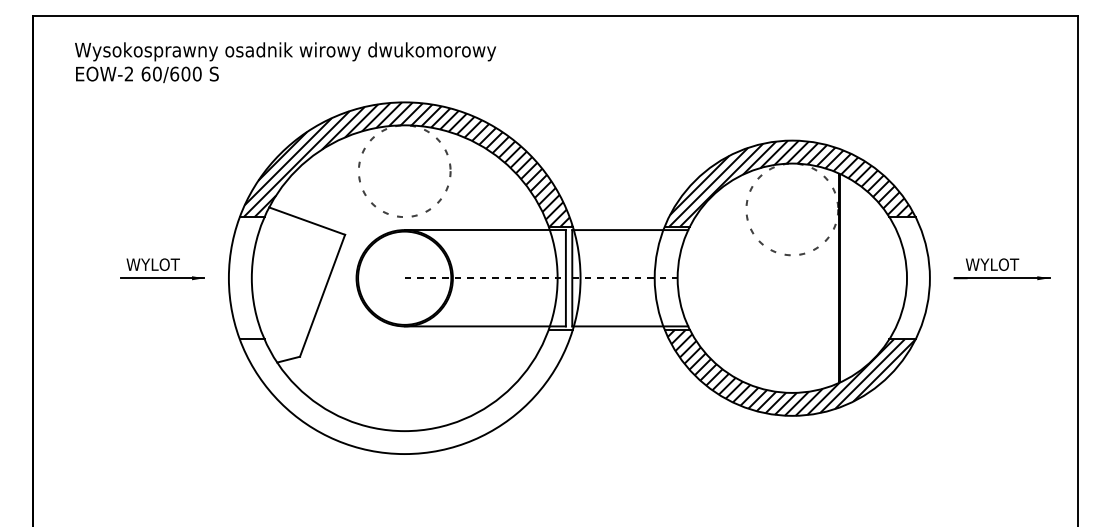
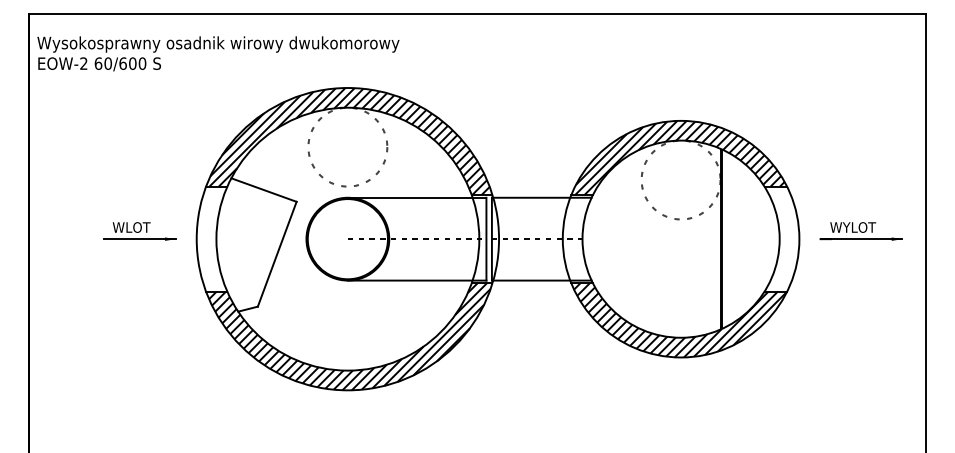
text: (285, 62) -> (218, 53), moved
text: (153, 264) -> (131, 227), WYLOT -> WLOT
hatch: (405, 391) -> (348, 336), added

